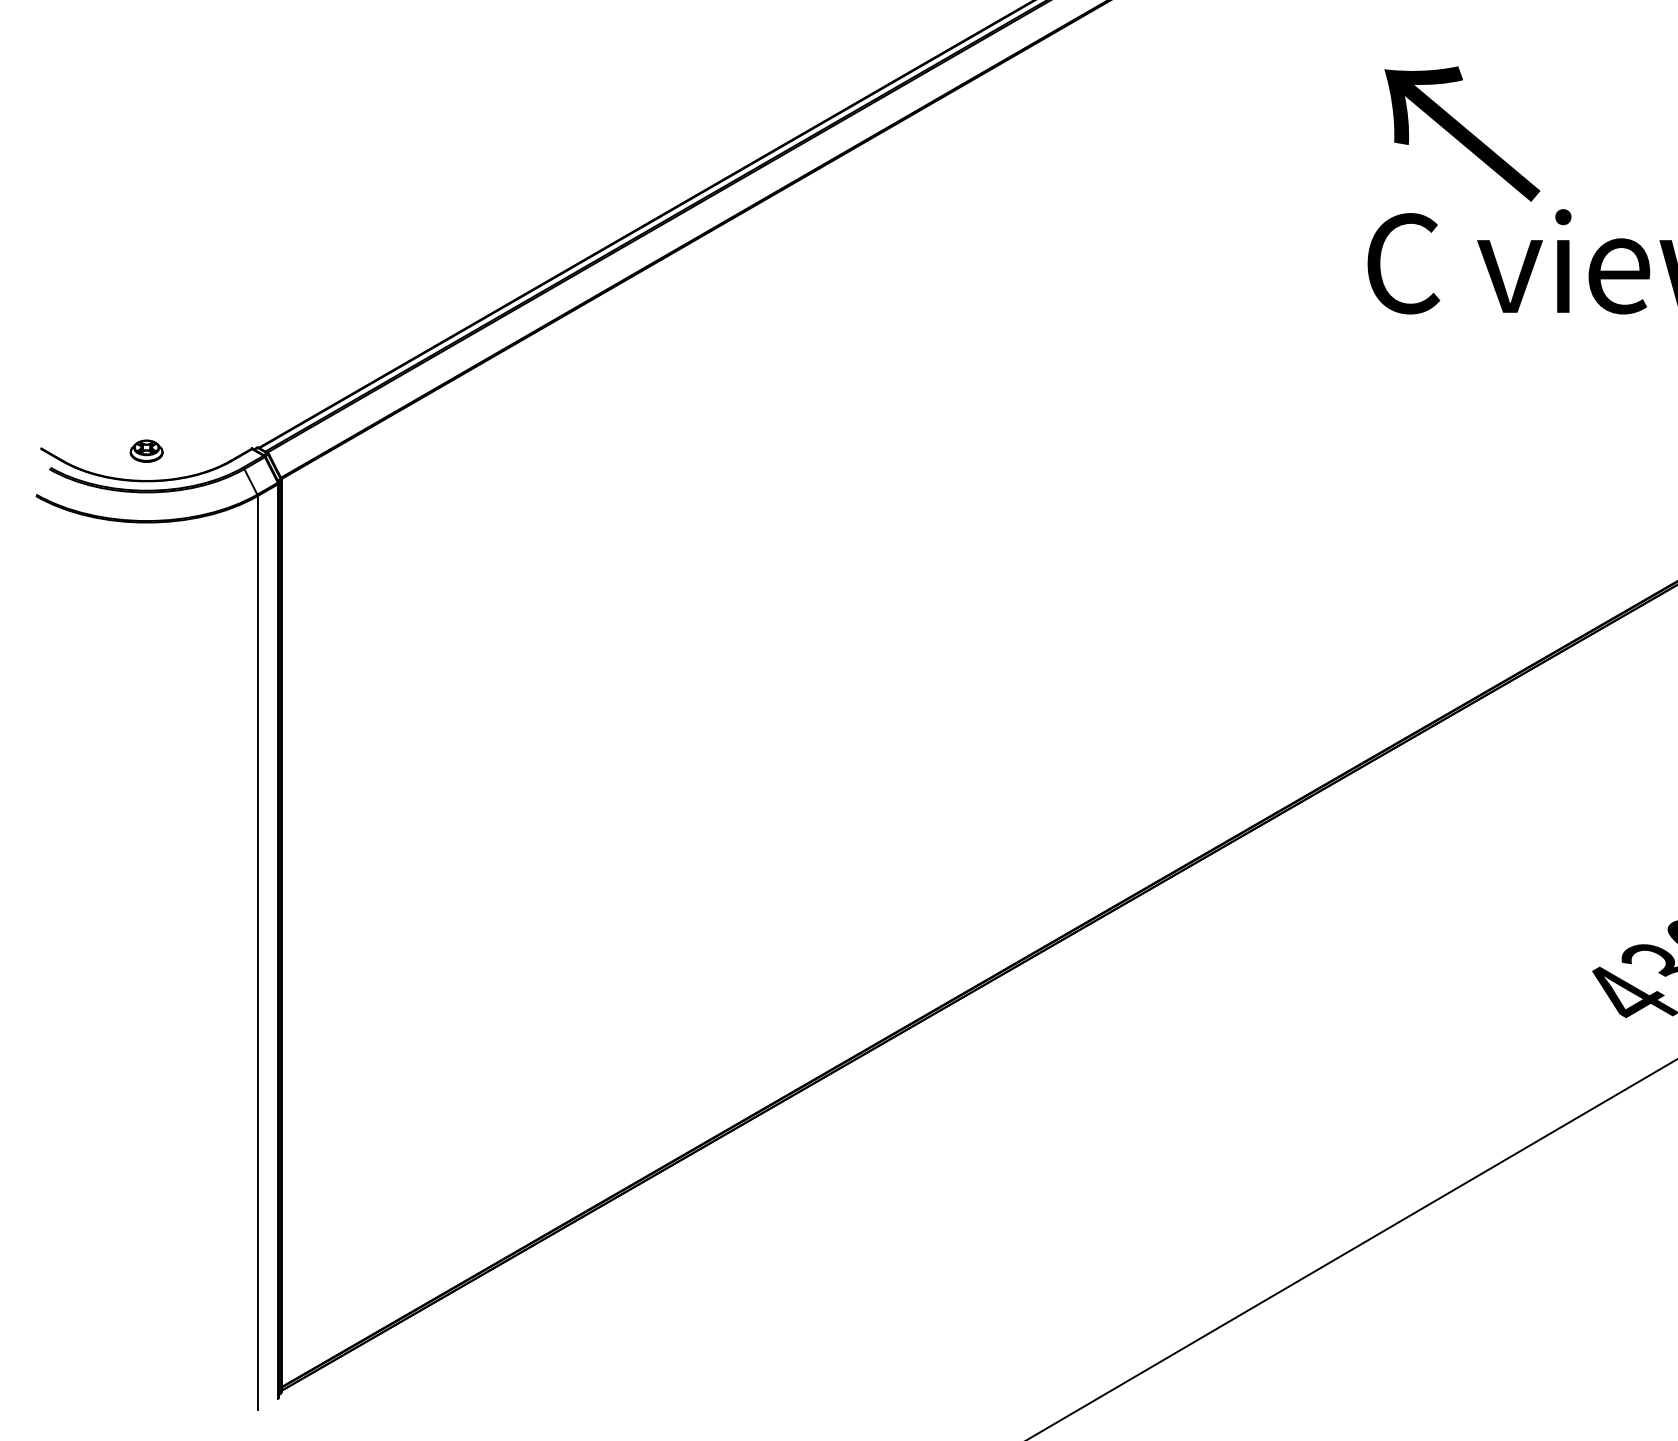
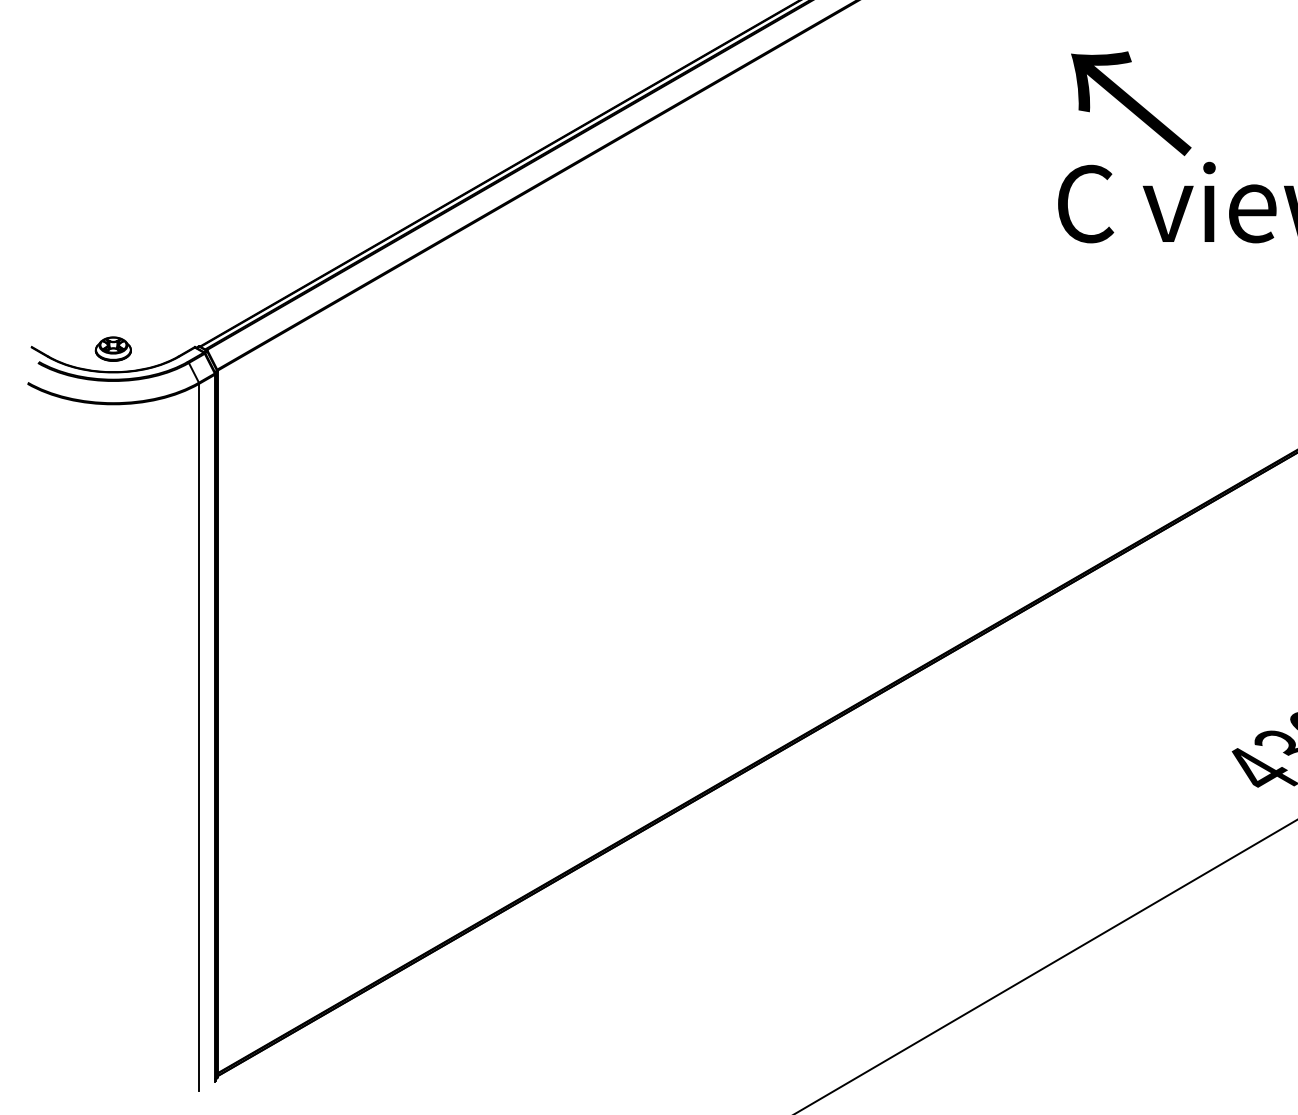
part: (145, 450) -> (112, 348), size x1.43

